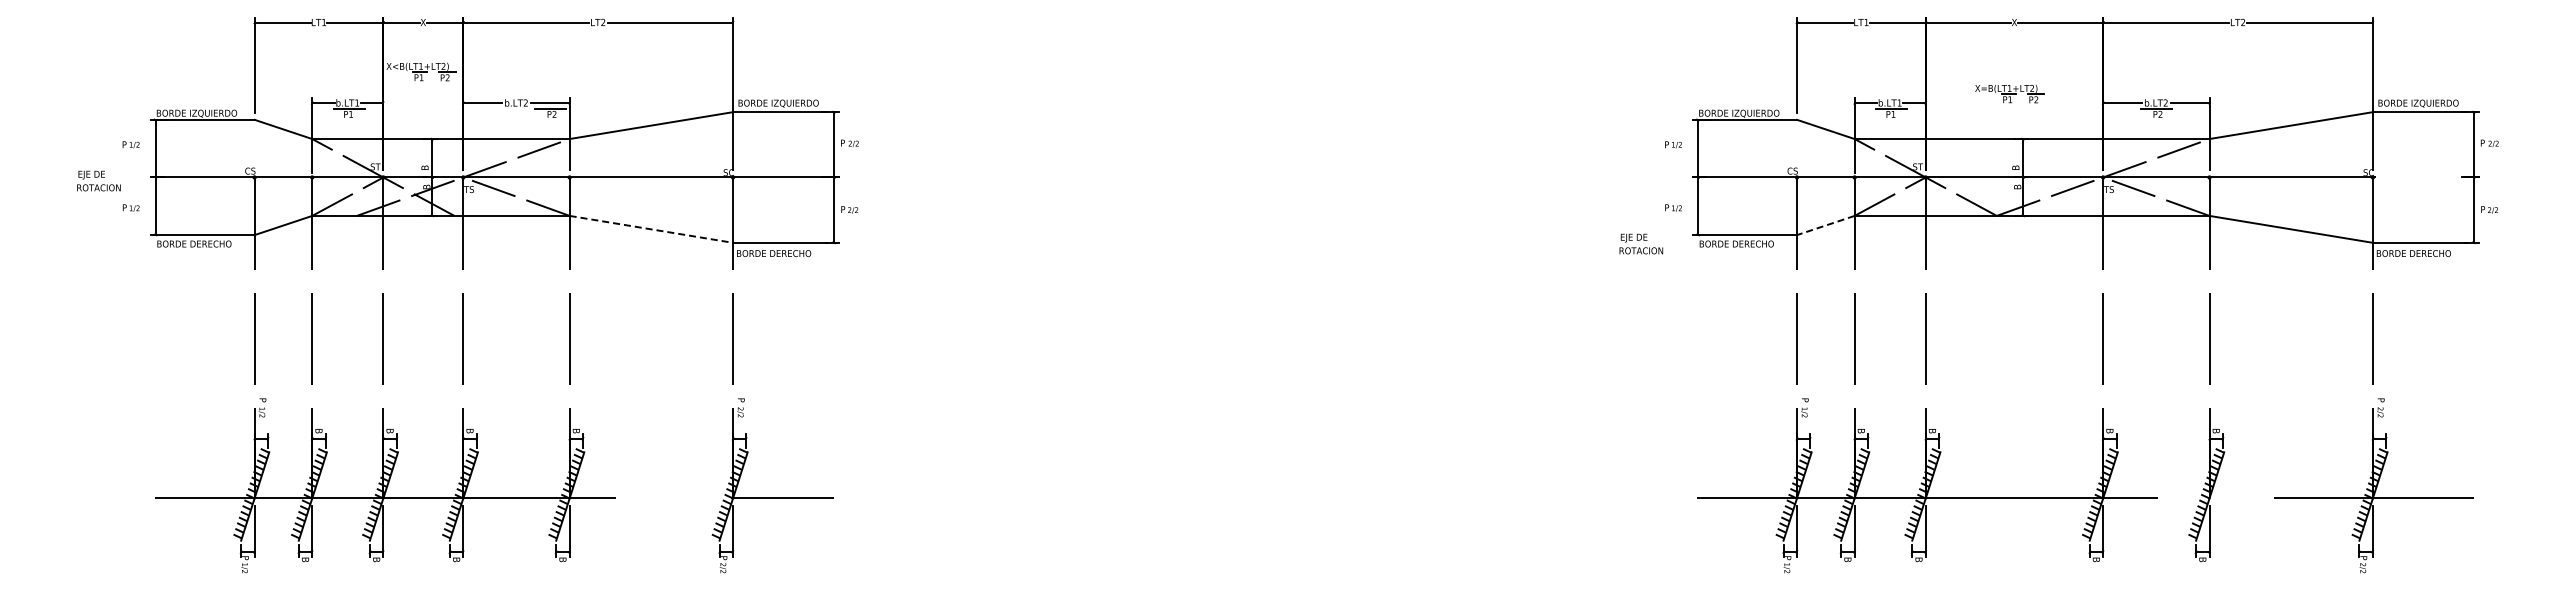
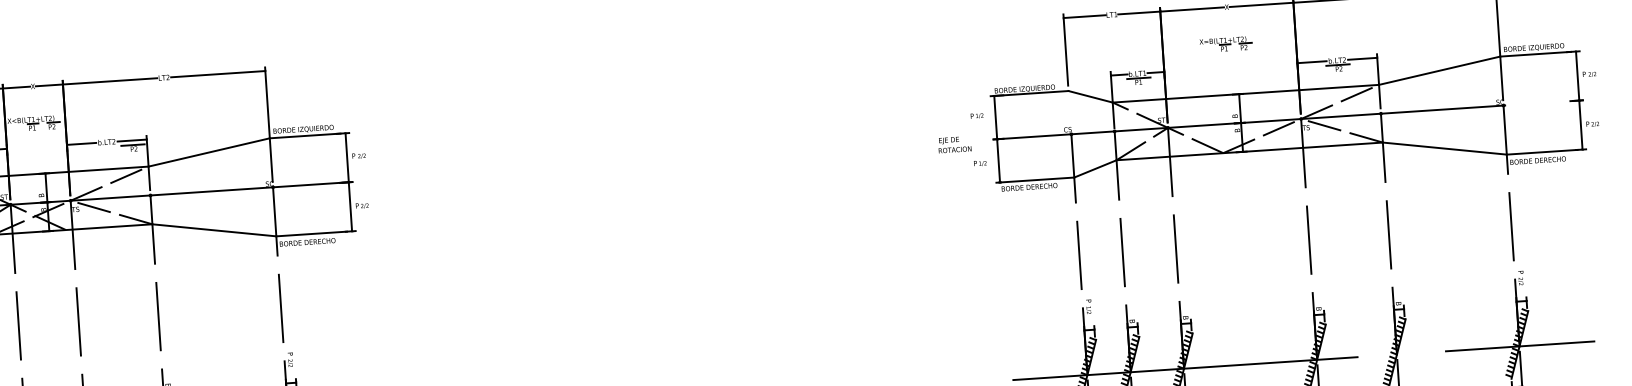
part: (2009, 94) -> (1225, 44), moved
line: (1825, 225) -> (1095, 168), dashed -> solid
line: (651, 229) -> (214, 230), dashed -> solid
text: (1641, 243) -> (954, 144), moved

